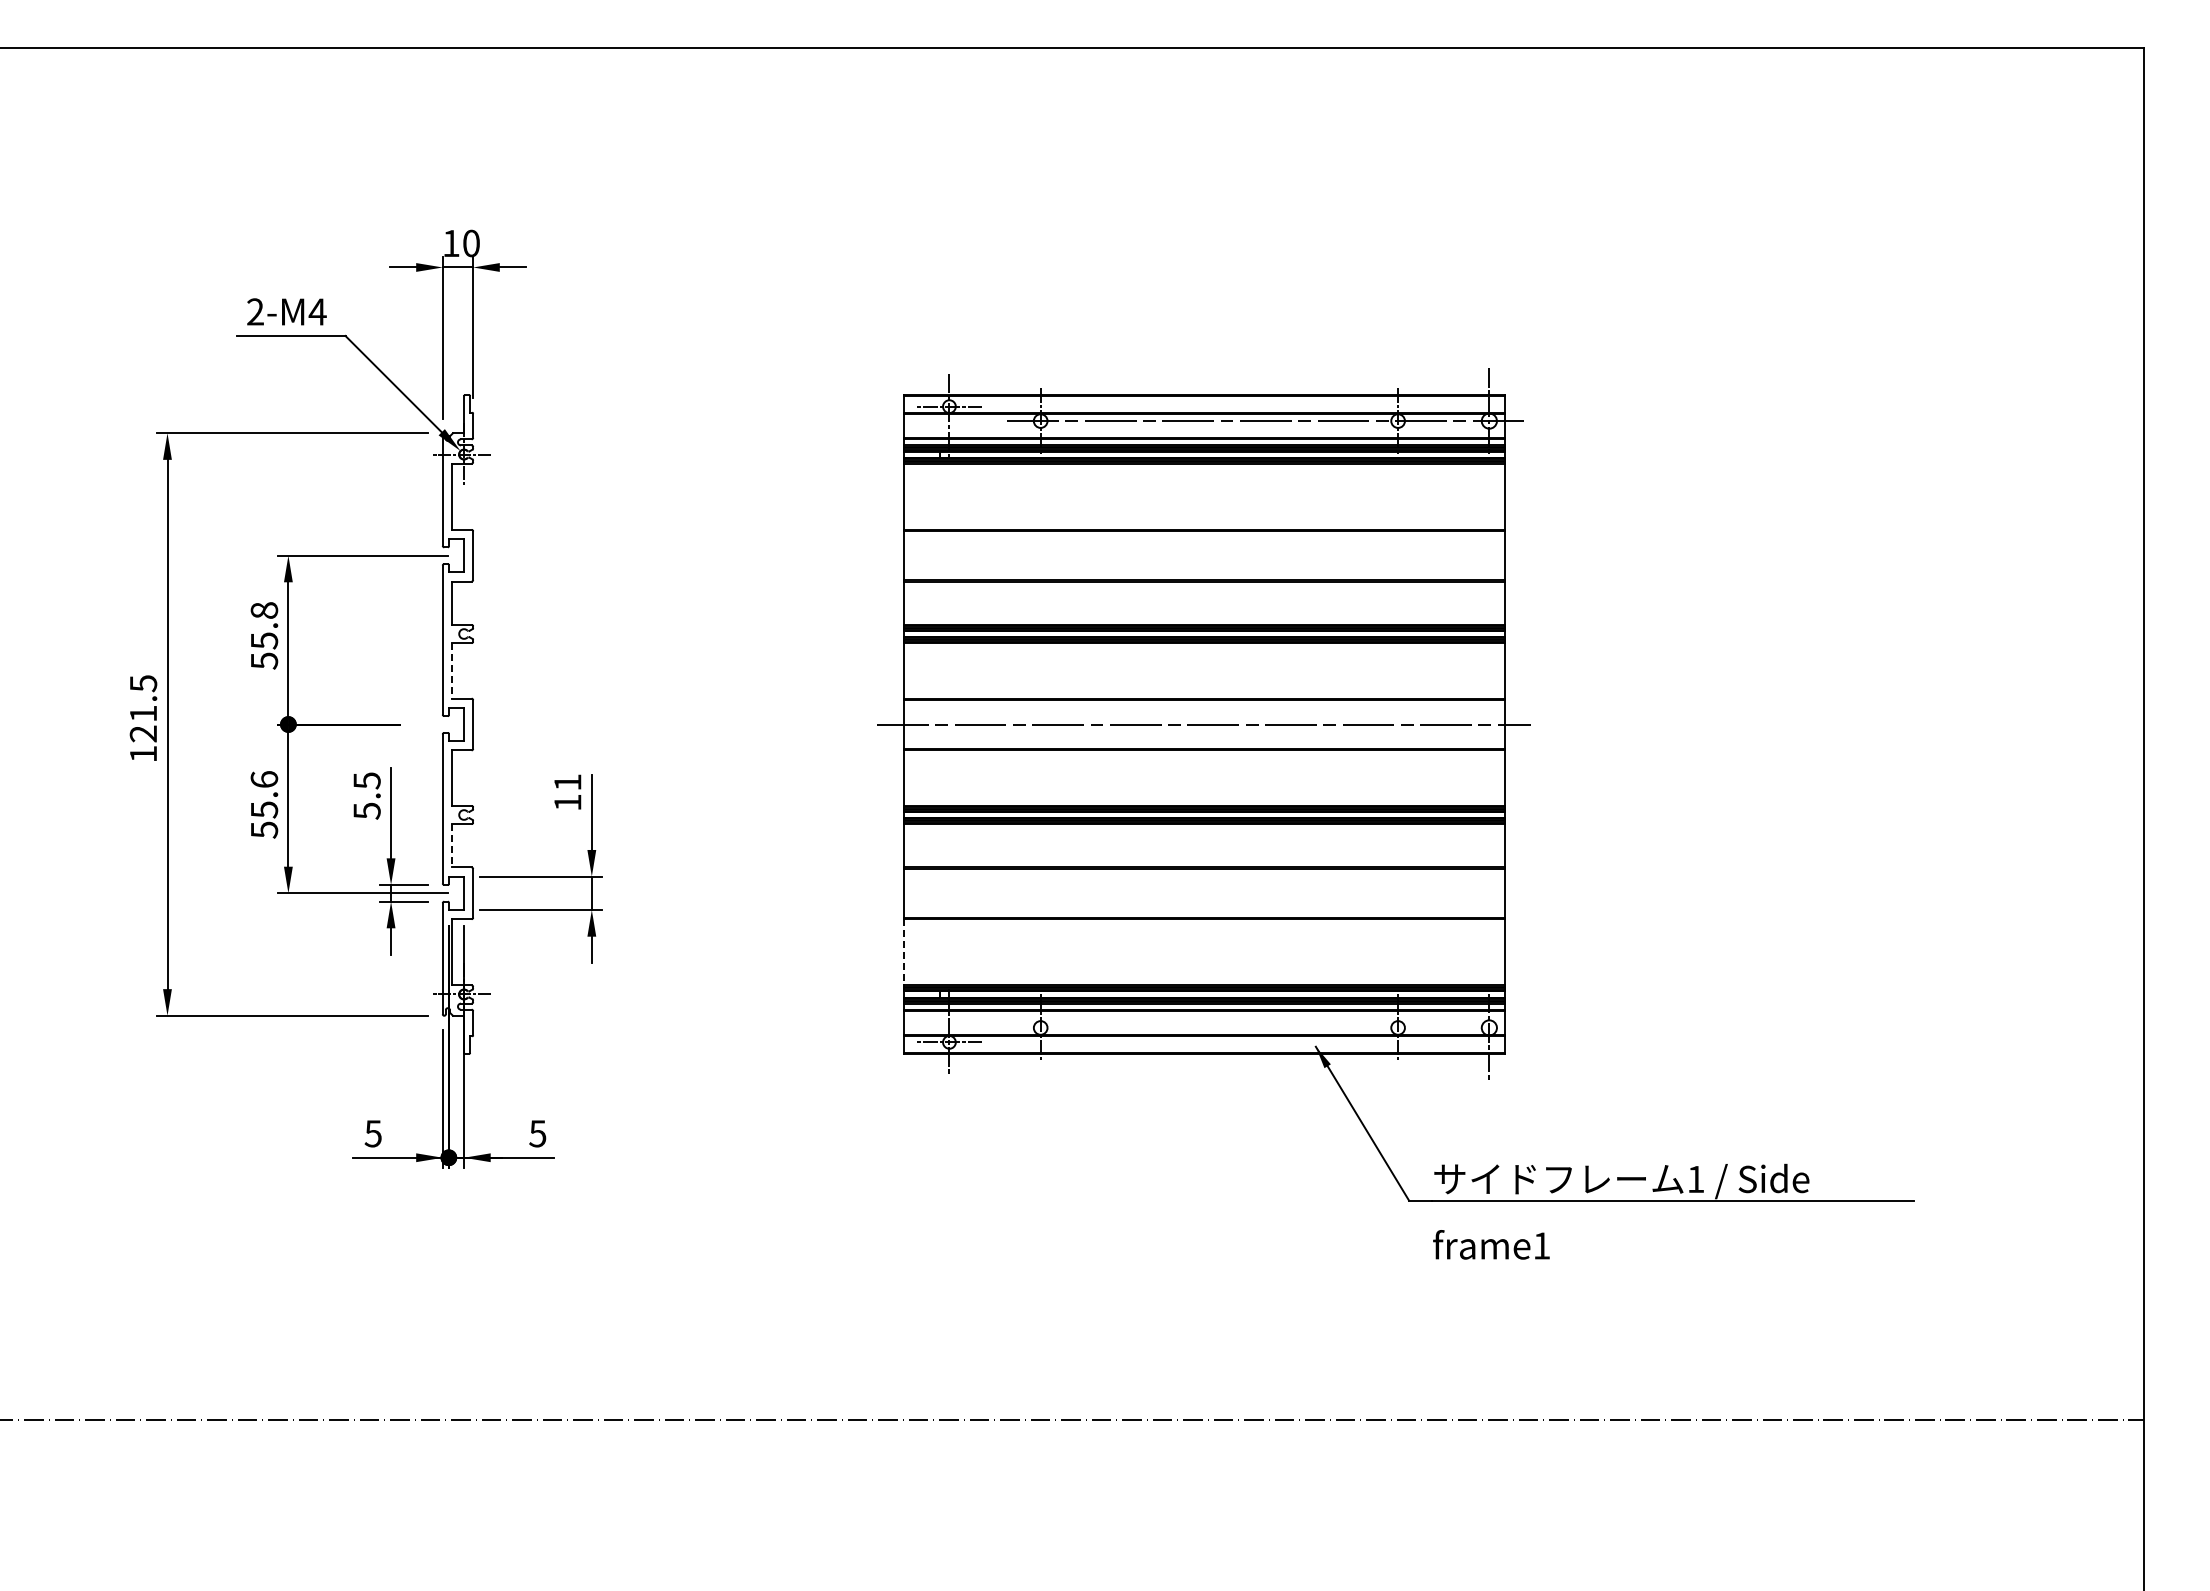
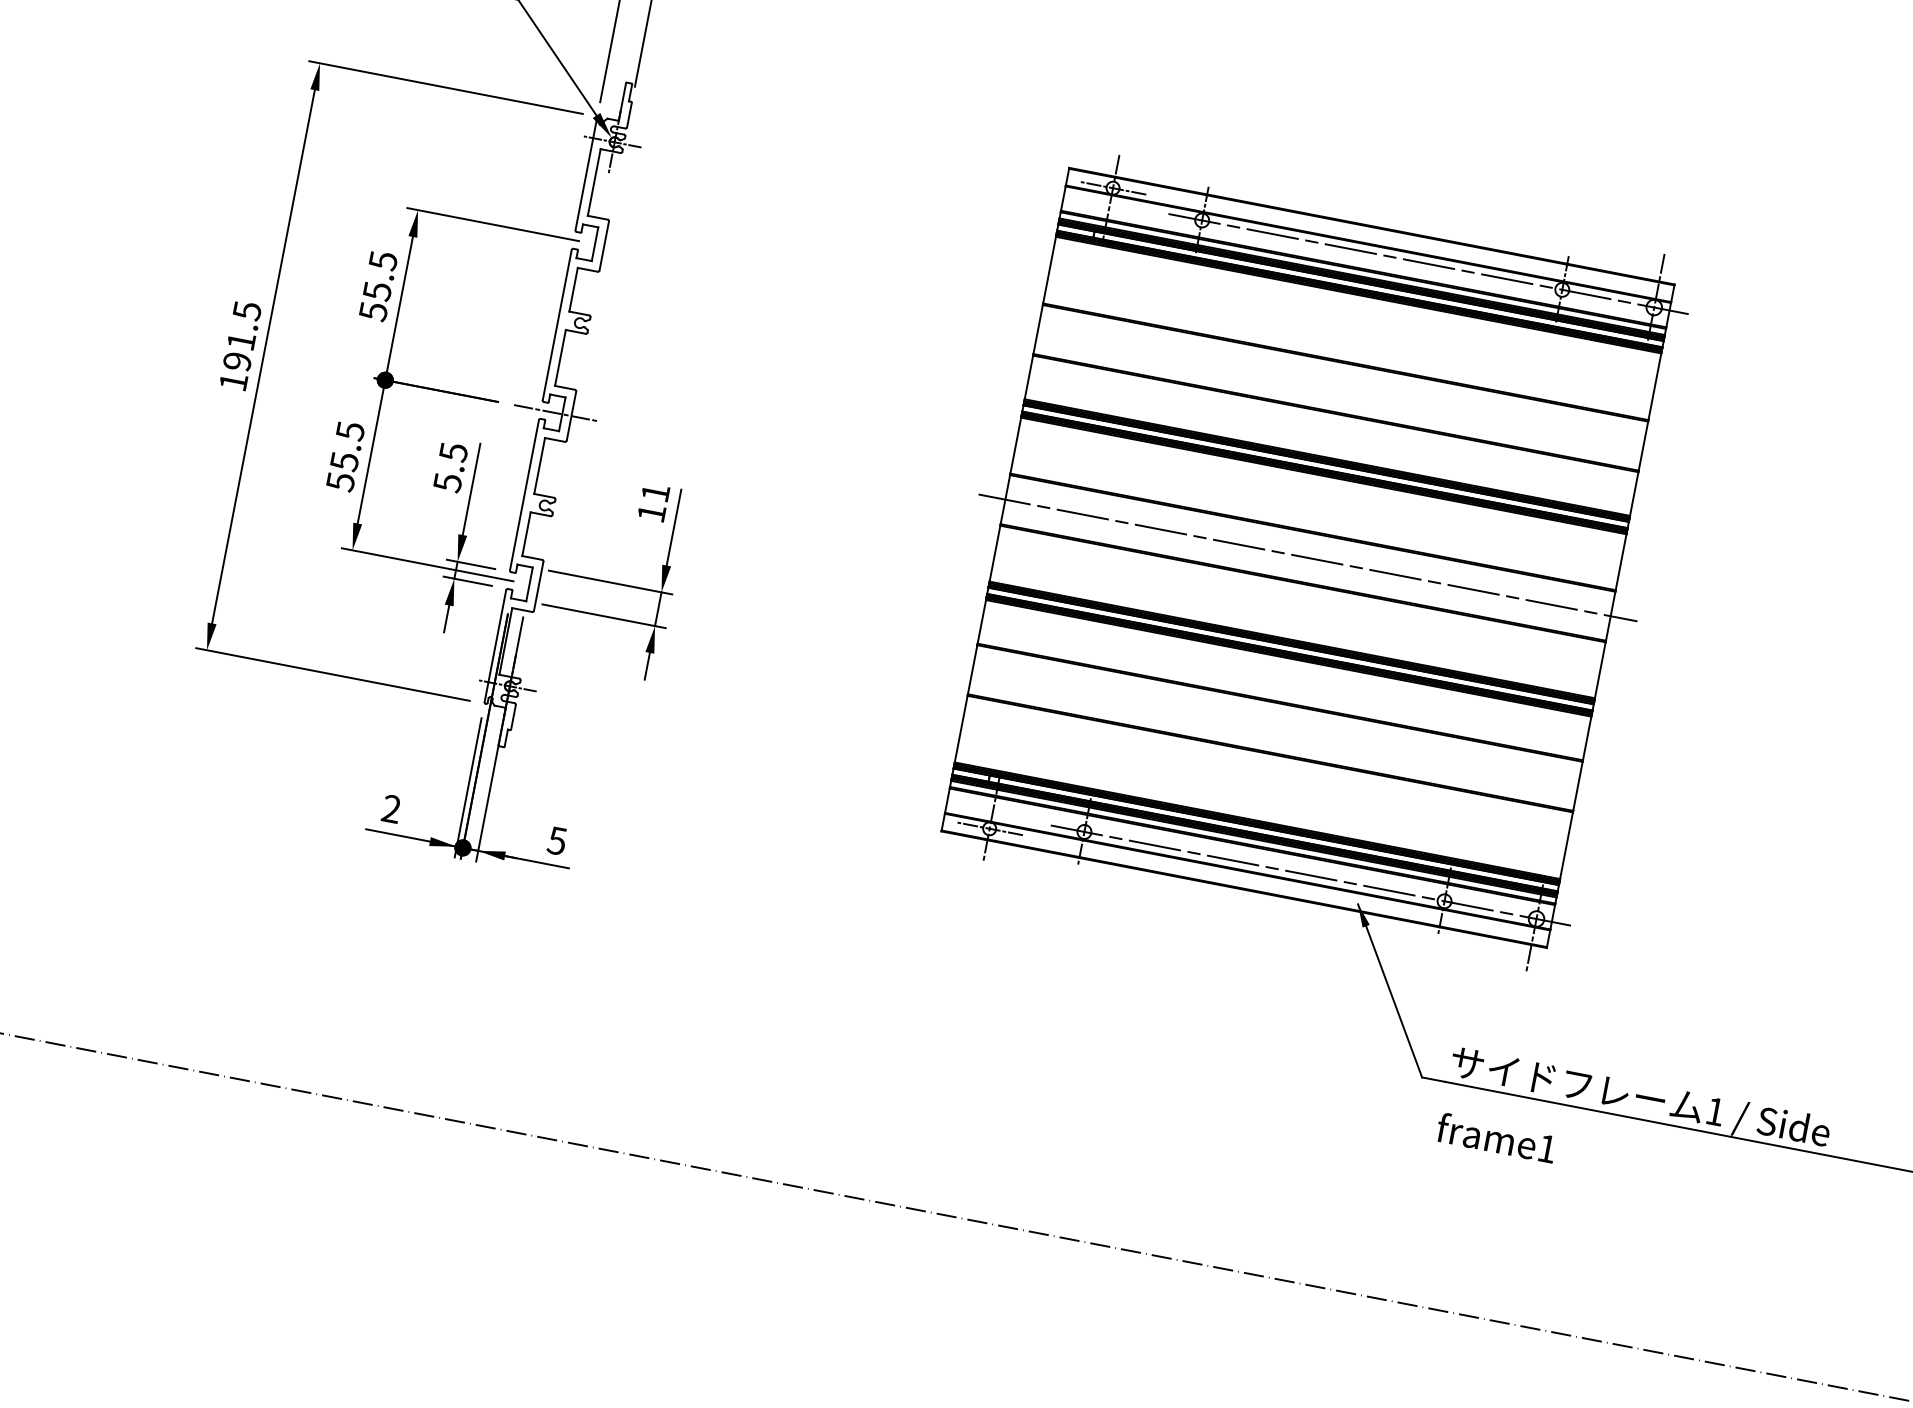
text: (264, 610) -> (383, 260), 55.8 -> 55.5
line: (451, 670) -> (560, 357), dashed -> solid
line: (457, 724) -> (555, 413), added
text: (143, 733) -> (237, 361), 121.5 -> 191.5
text: (264, 779) -> (350, 431), 55.6 -> 55.5
line: (451, 845) -> (526, 533), dashed -> solid
line: (903, 952) -> (960, 729), dashed -> solid
line: (1265, 1027) -> (1311, 875), added
text: (372, 1133) -> (390, 808), 5 -> 2

